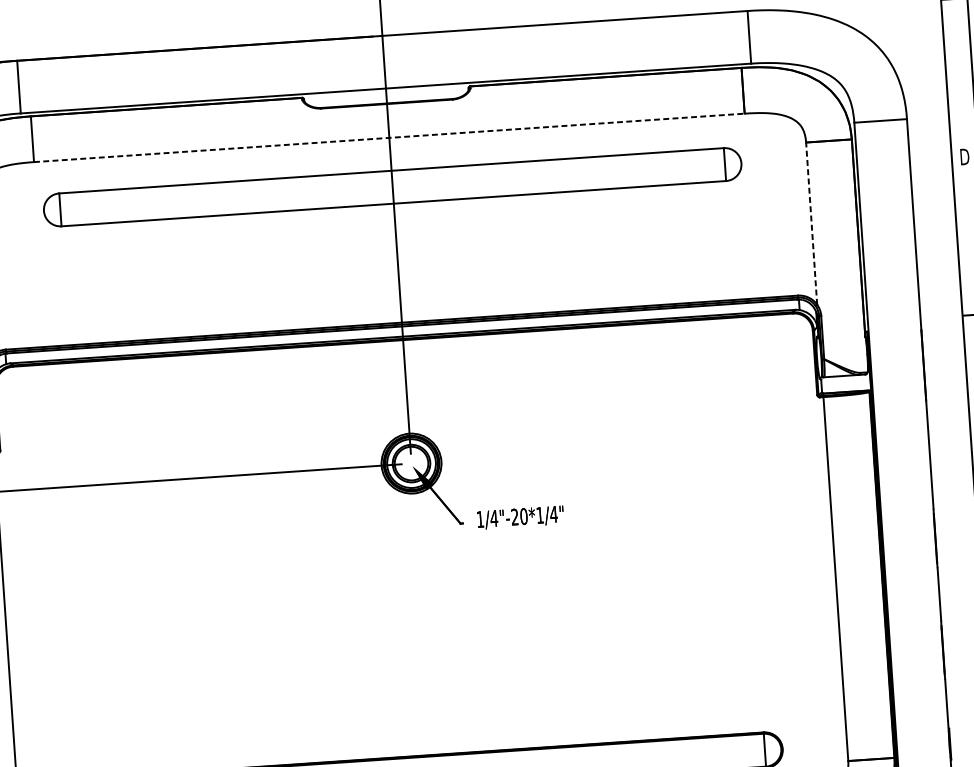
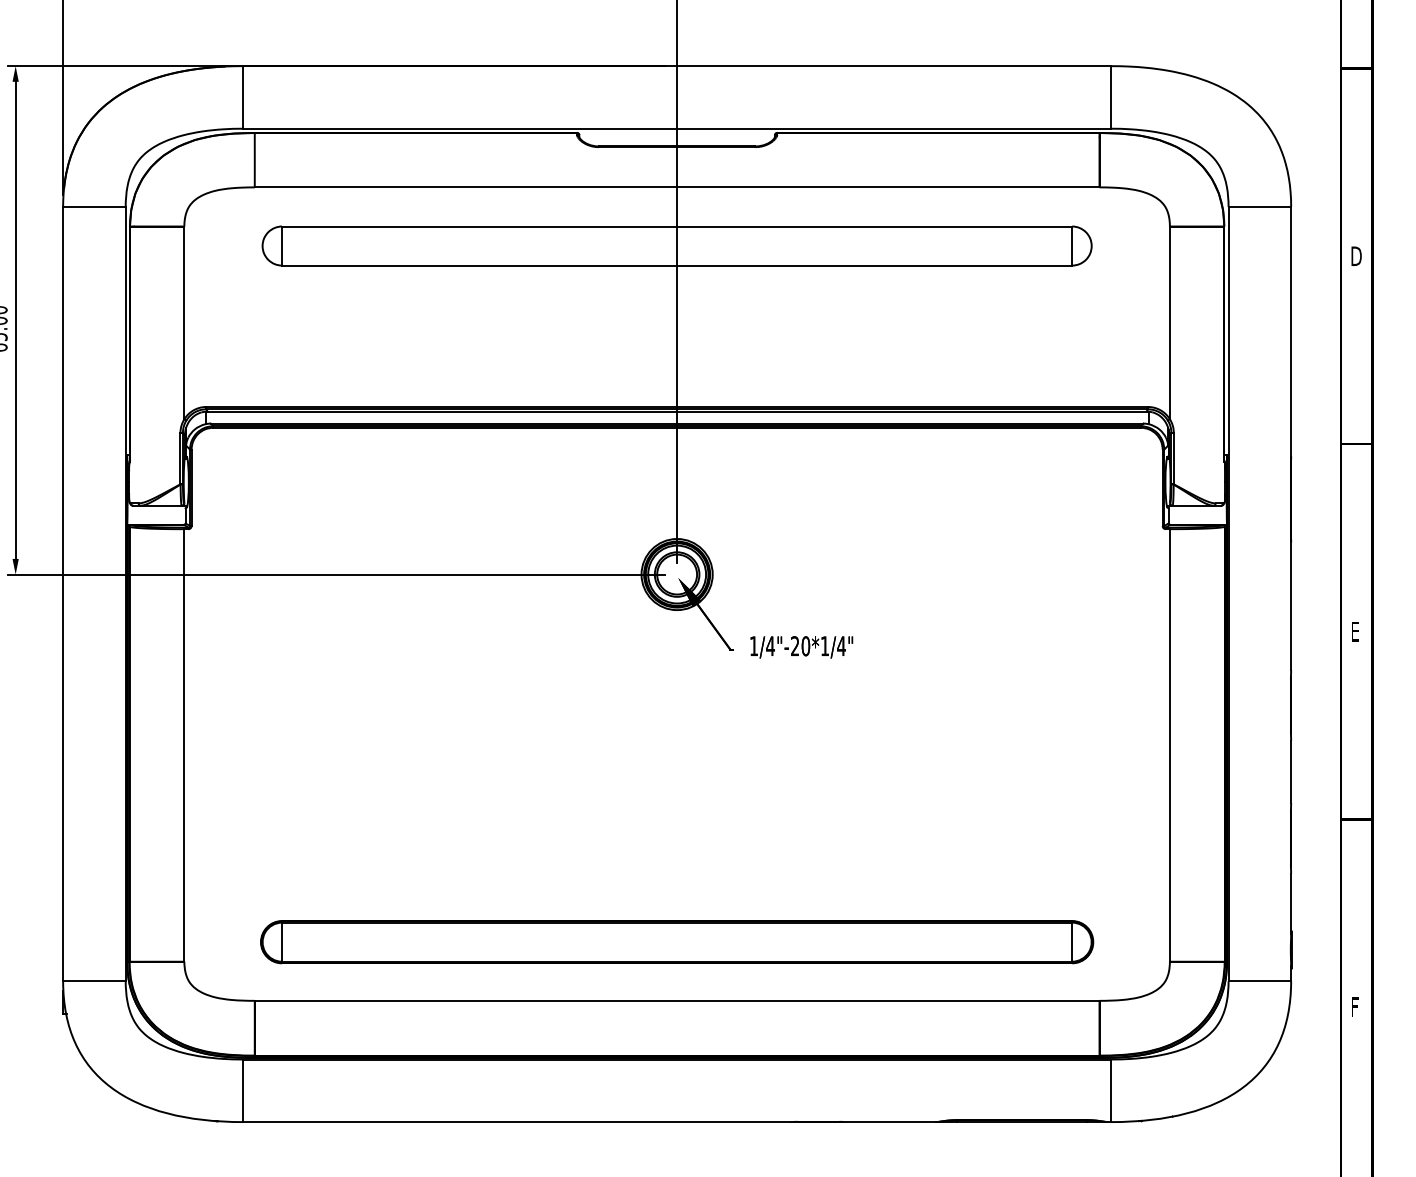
line: (389, 137) -> (677, 187), dashed -> solid
line: (811, 223) -> (1169, 322), dashed -> solid

